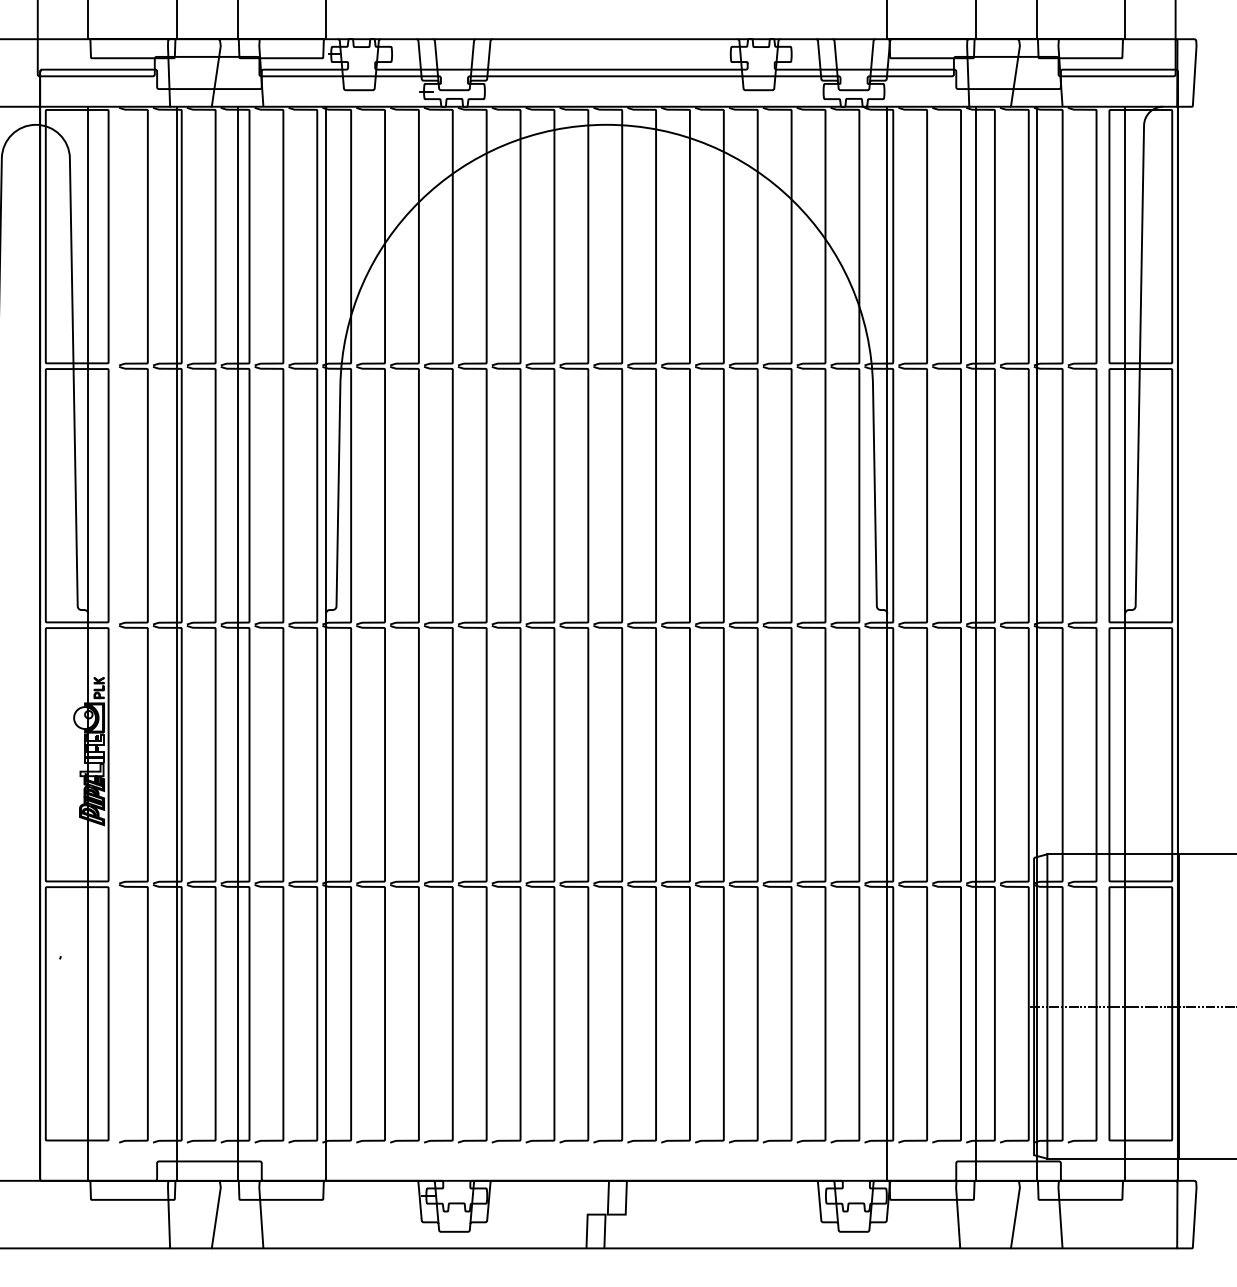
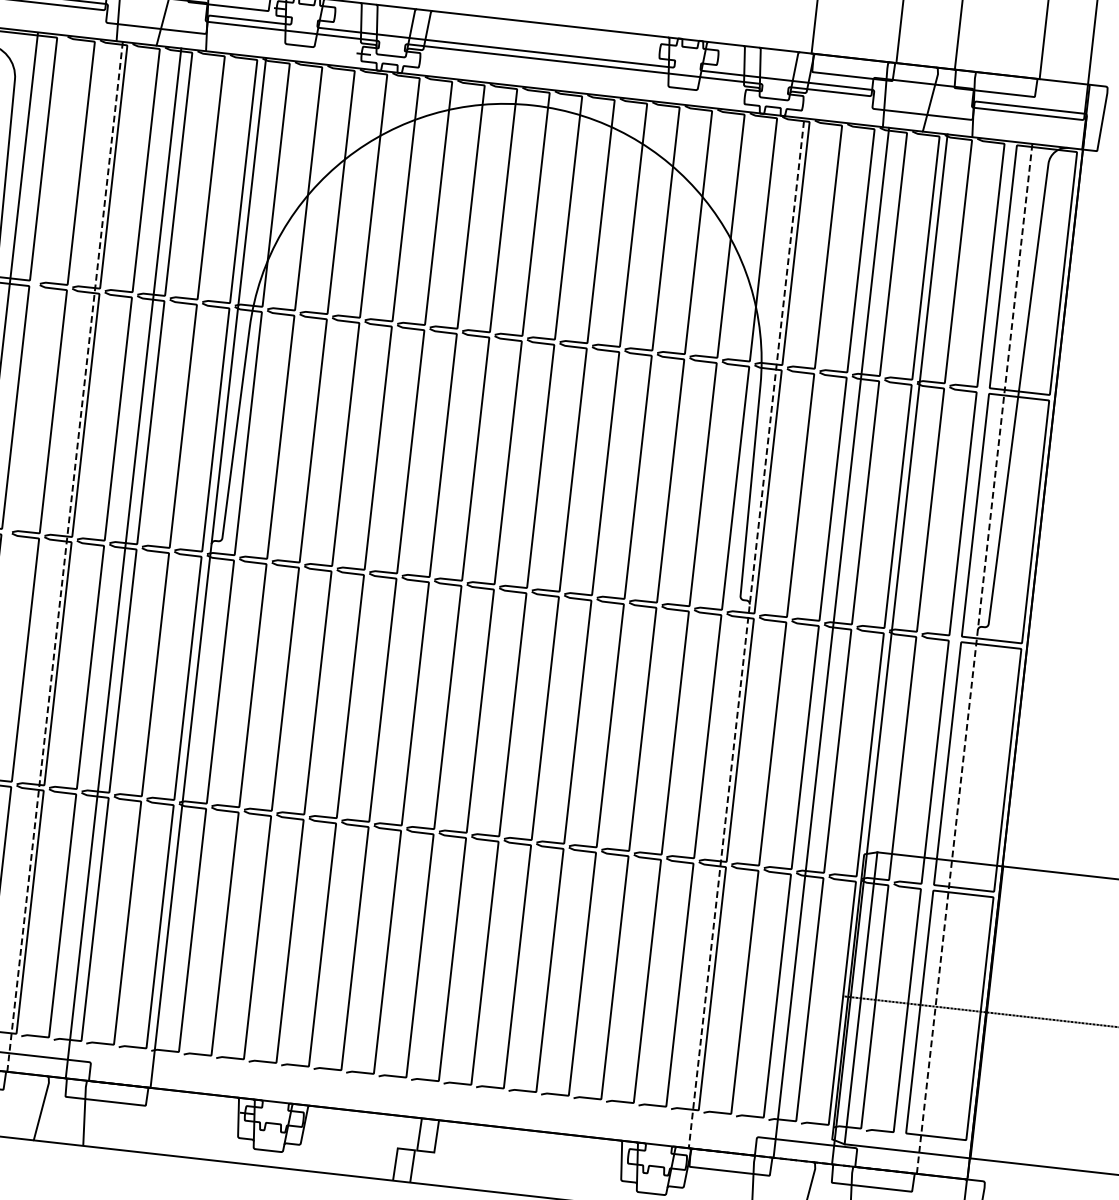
line: (176, 644) -> (64, 557), solid -> dashed
line: (1006, 1180) -> (803, 1160), solid -> dashed

